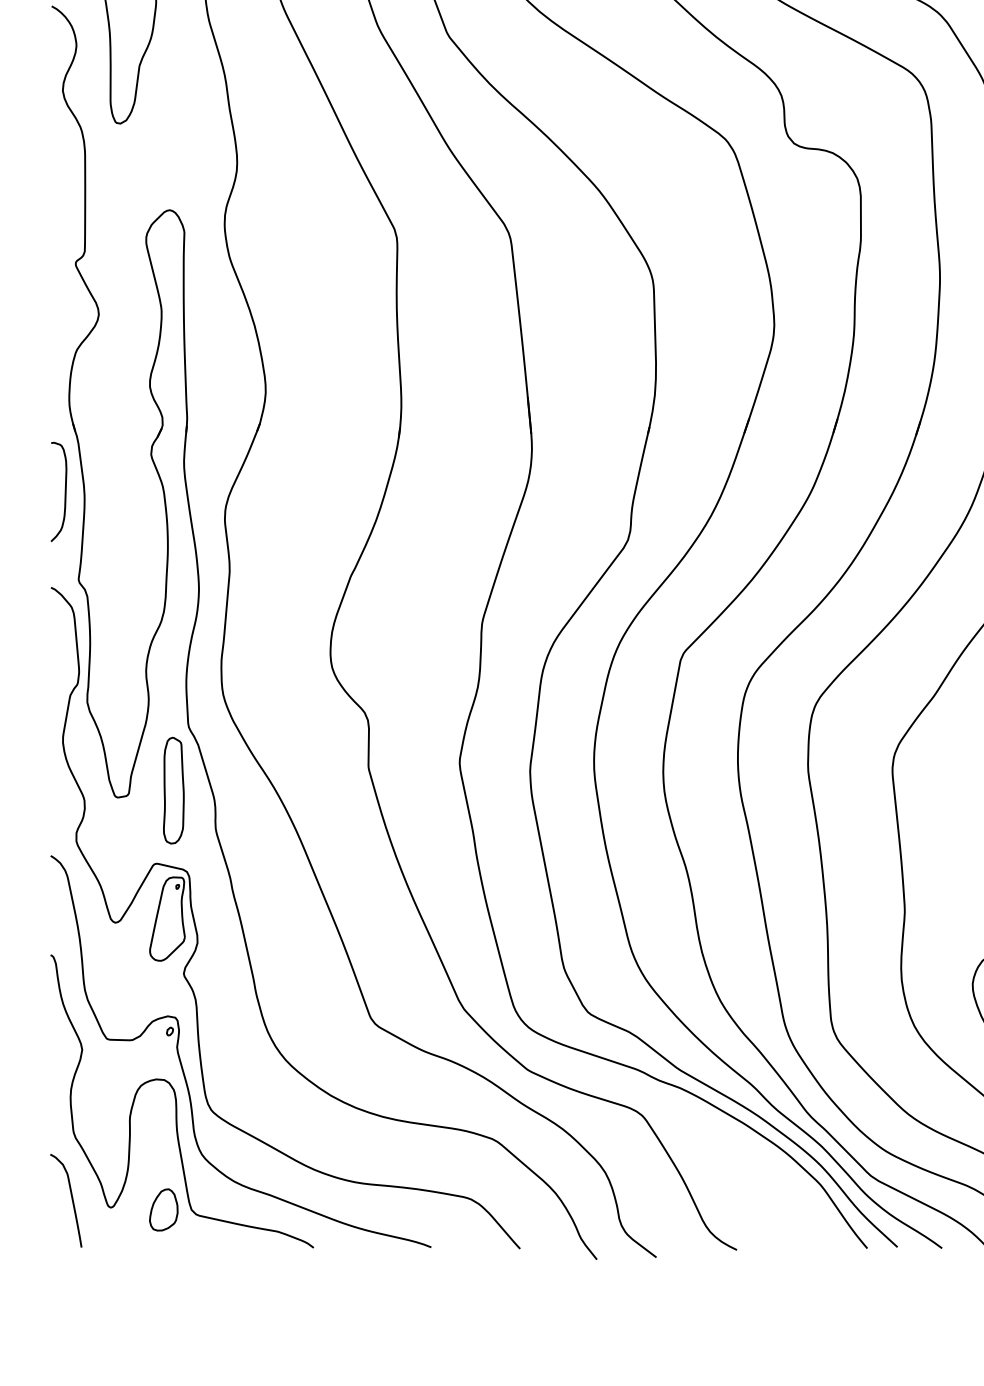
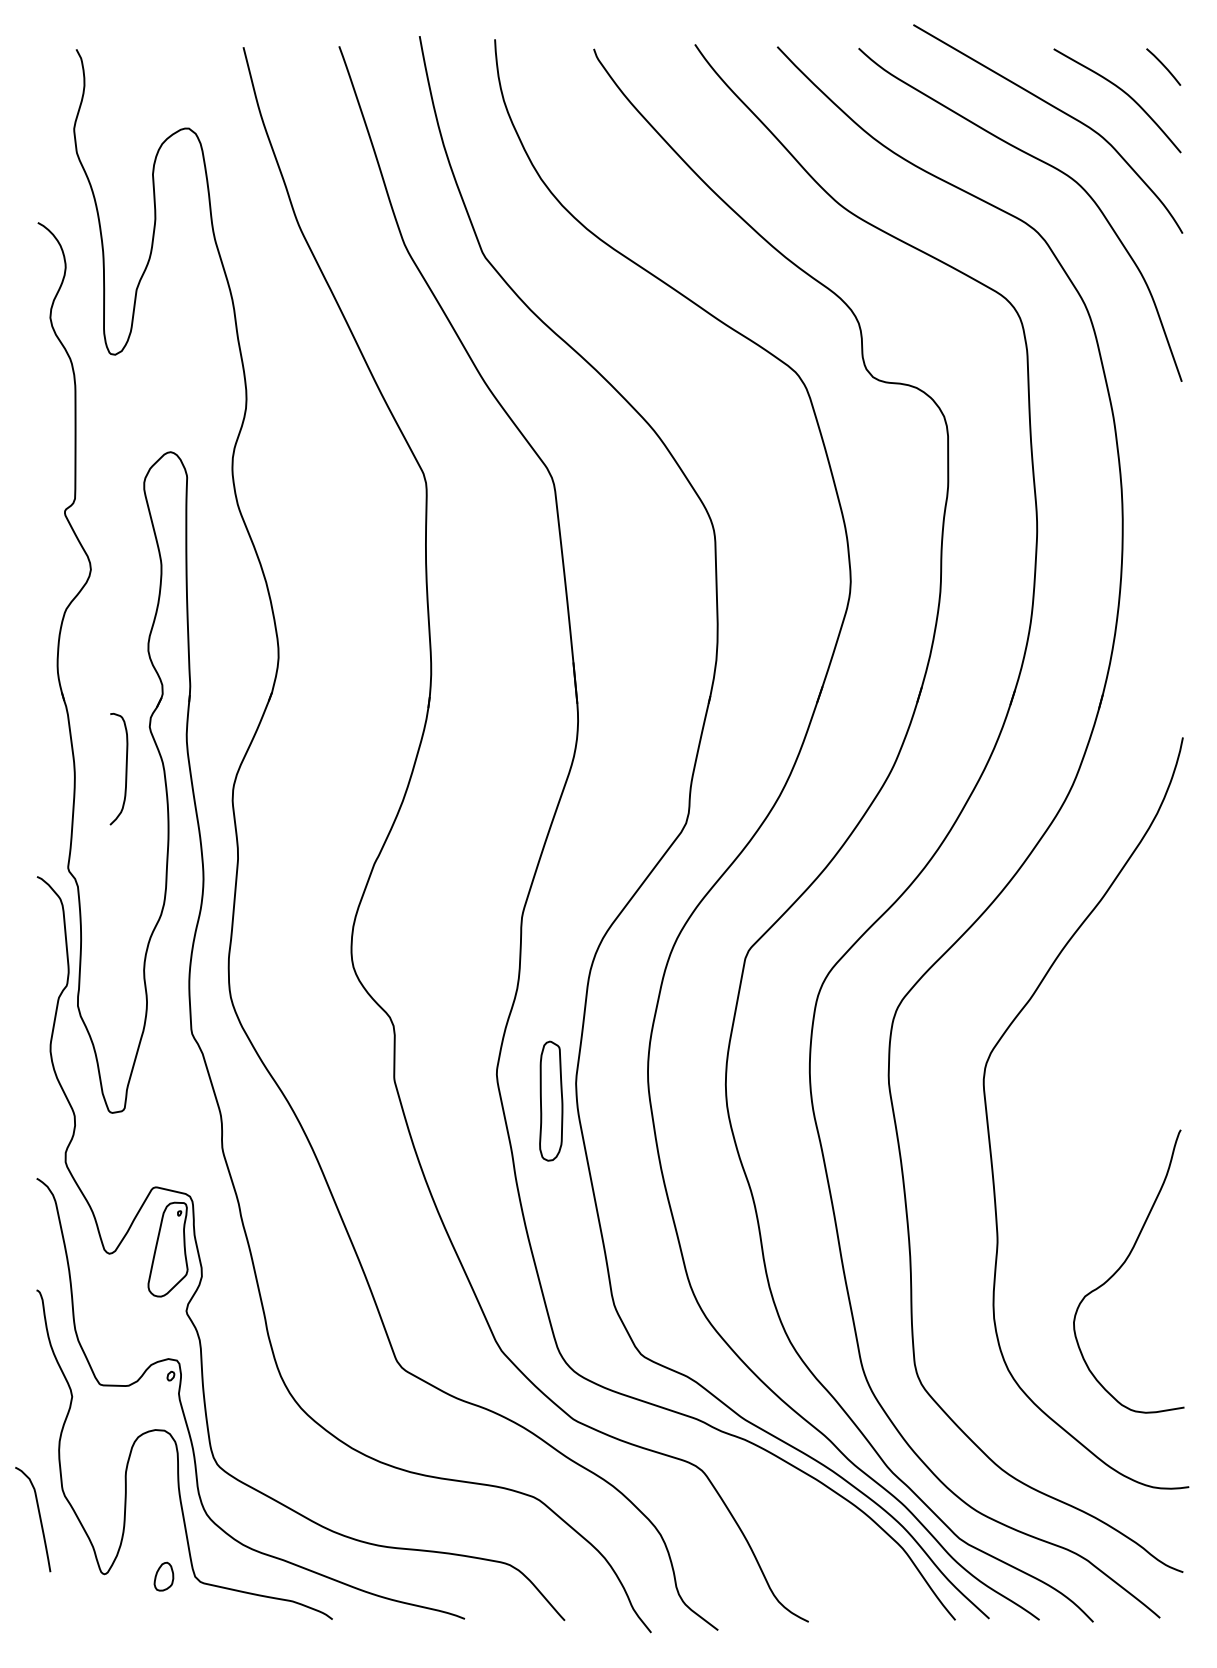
curve: (64, 492) -> (125, 769), moved
part: (174, 790) -> (551, 1100), moved
curve: (71, 1200) -> (39, 1519), moved
part: (163, 1209) -> (163, 1576), size x0.6

